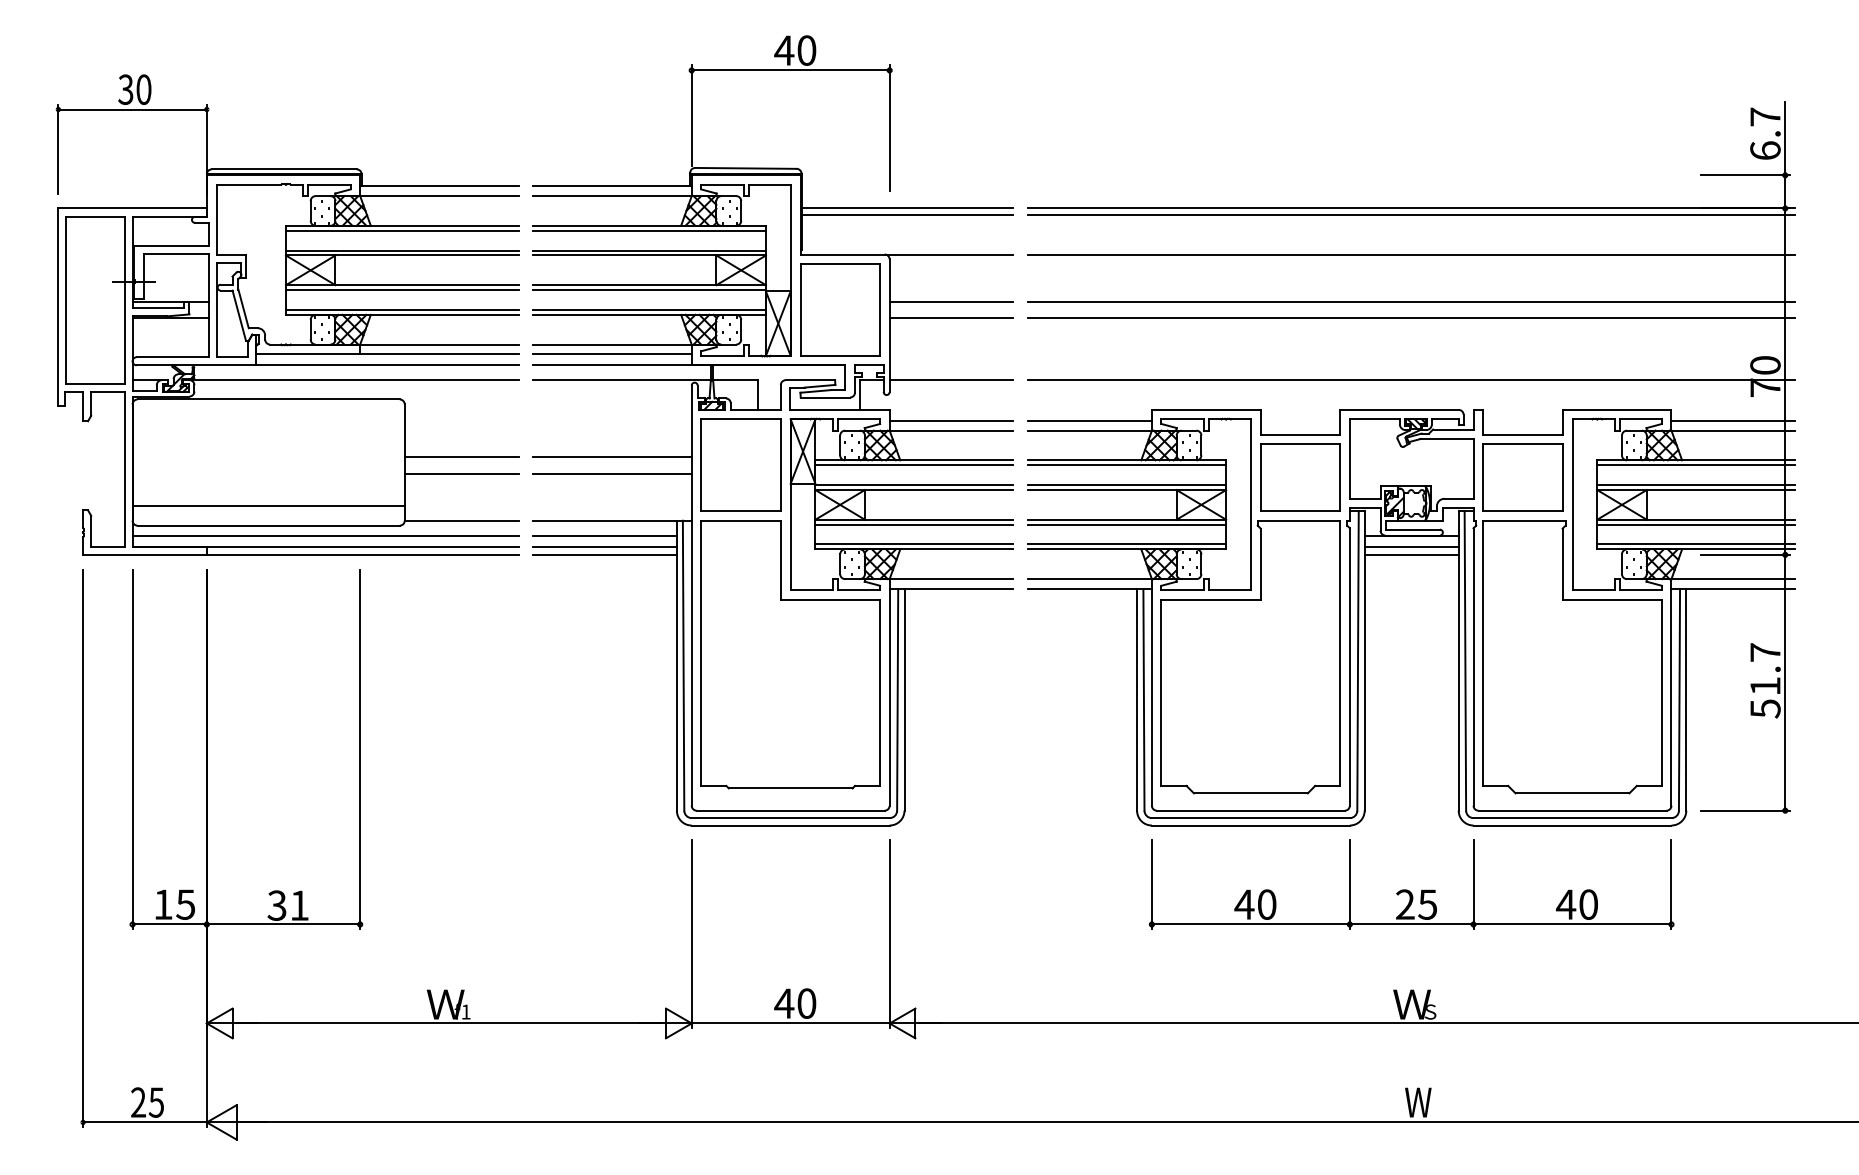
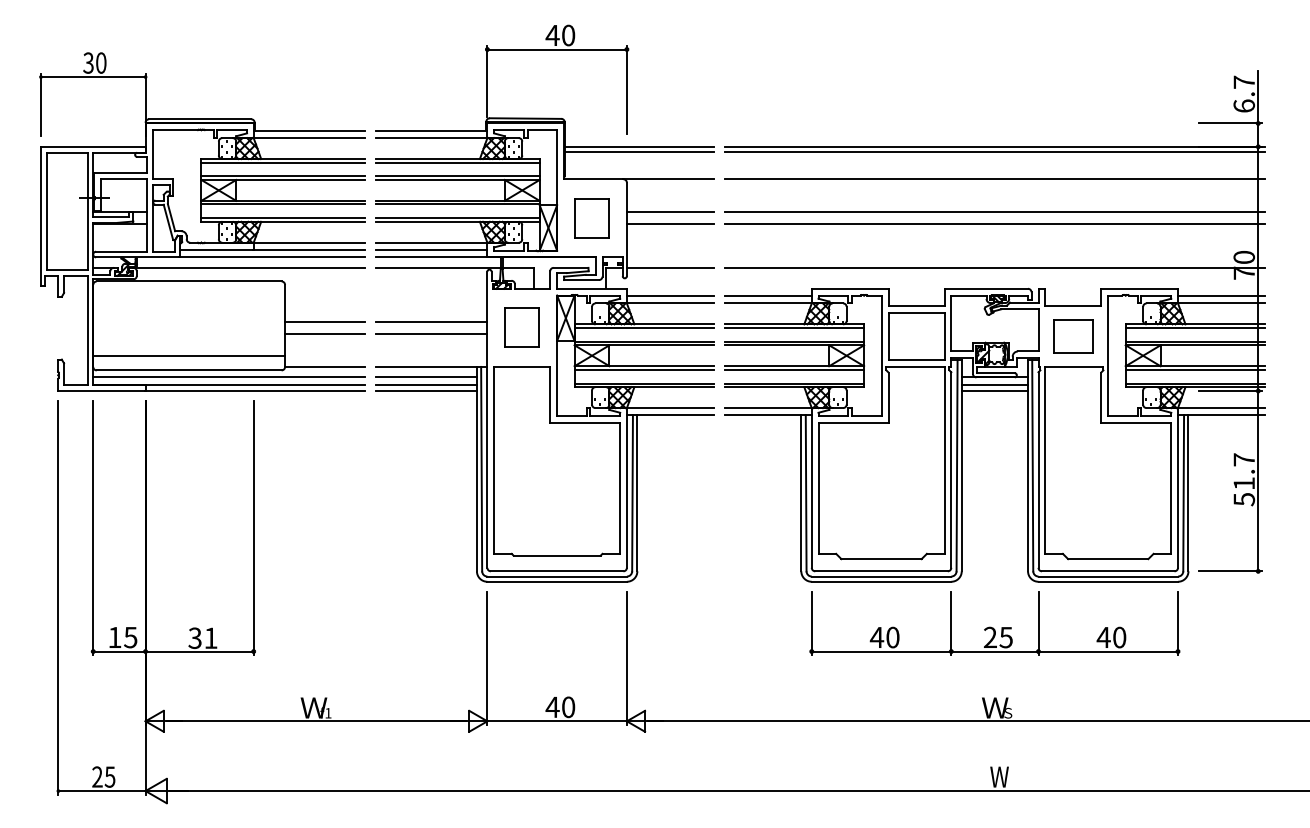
part: (840, 309) -> (592, 218), size x0.6
part: (740, 464) -> (521, 327), size x0.6
part: (1522, 477) -> (1073, 336), size x0.7

